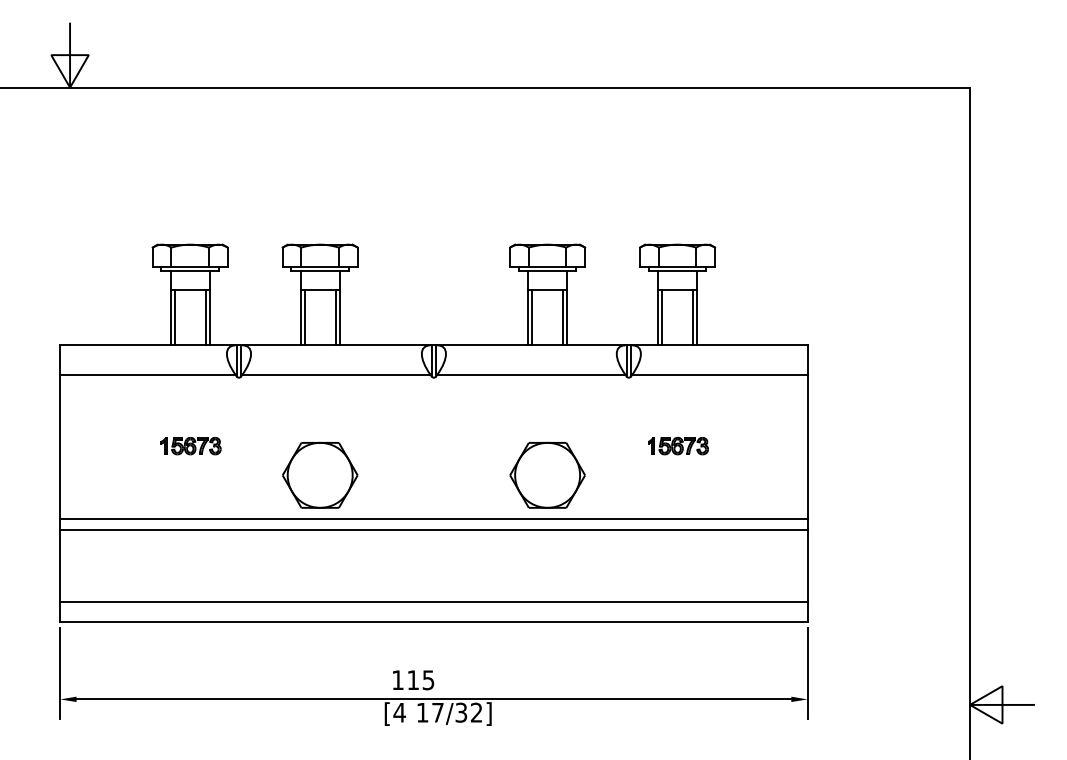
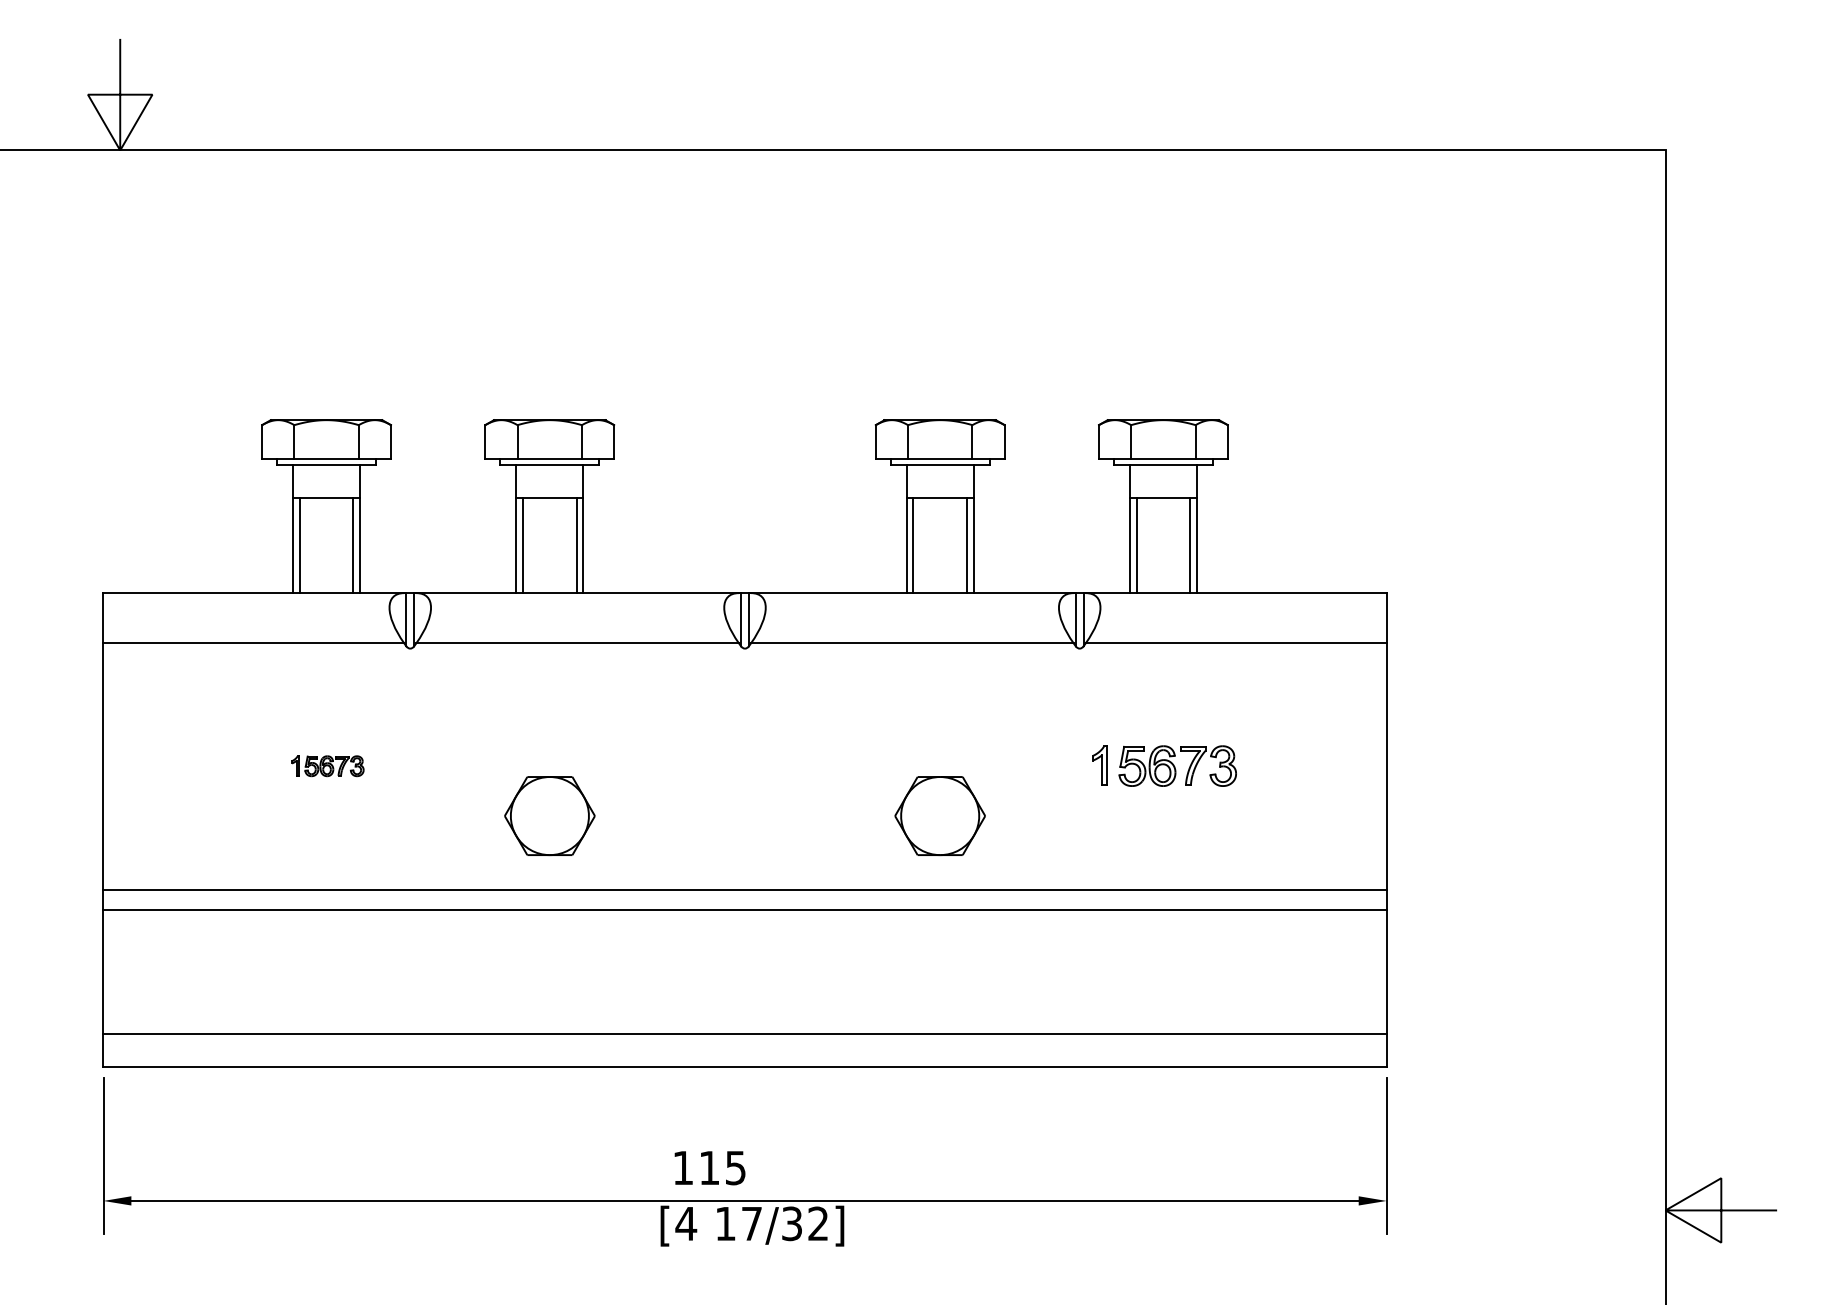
part: (678, 445) -> (1164, 764), size x1.4
part: (190, 446) -> (327, 766), size x0.7
part: (320, 474) -> (550, 814), size x0.7
part: (547, 474) -> (940, 814), size x0.7

